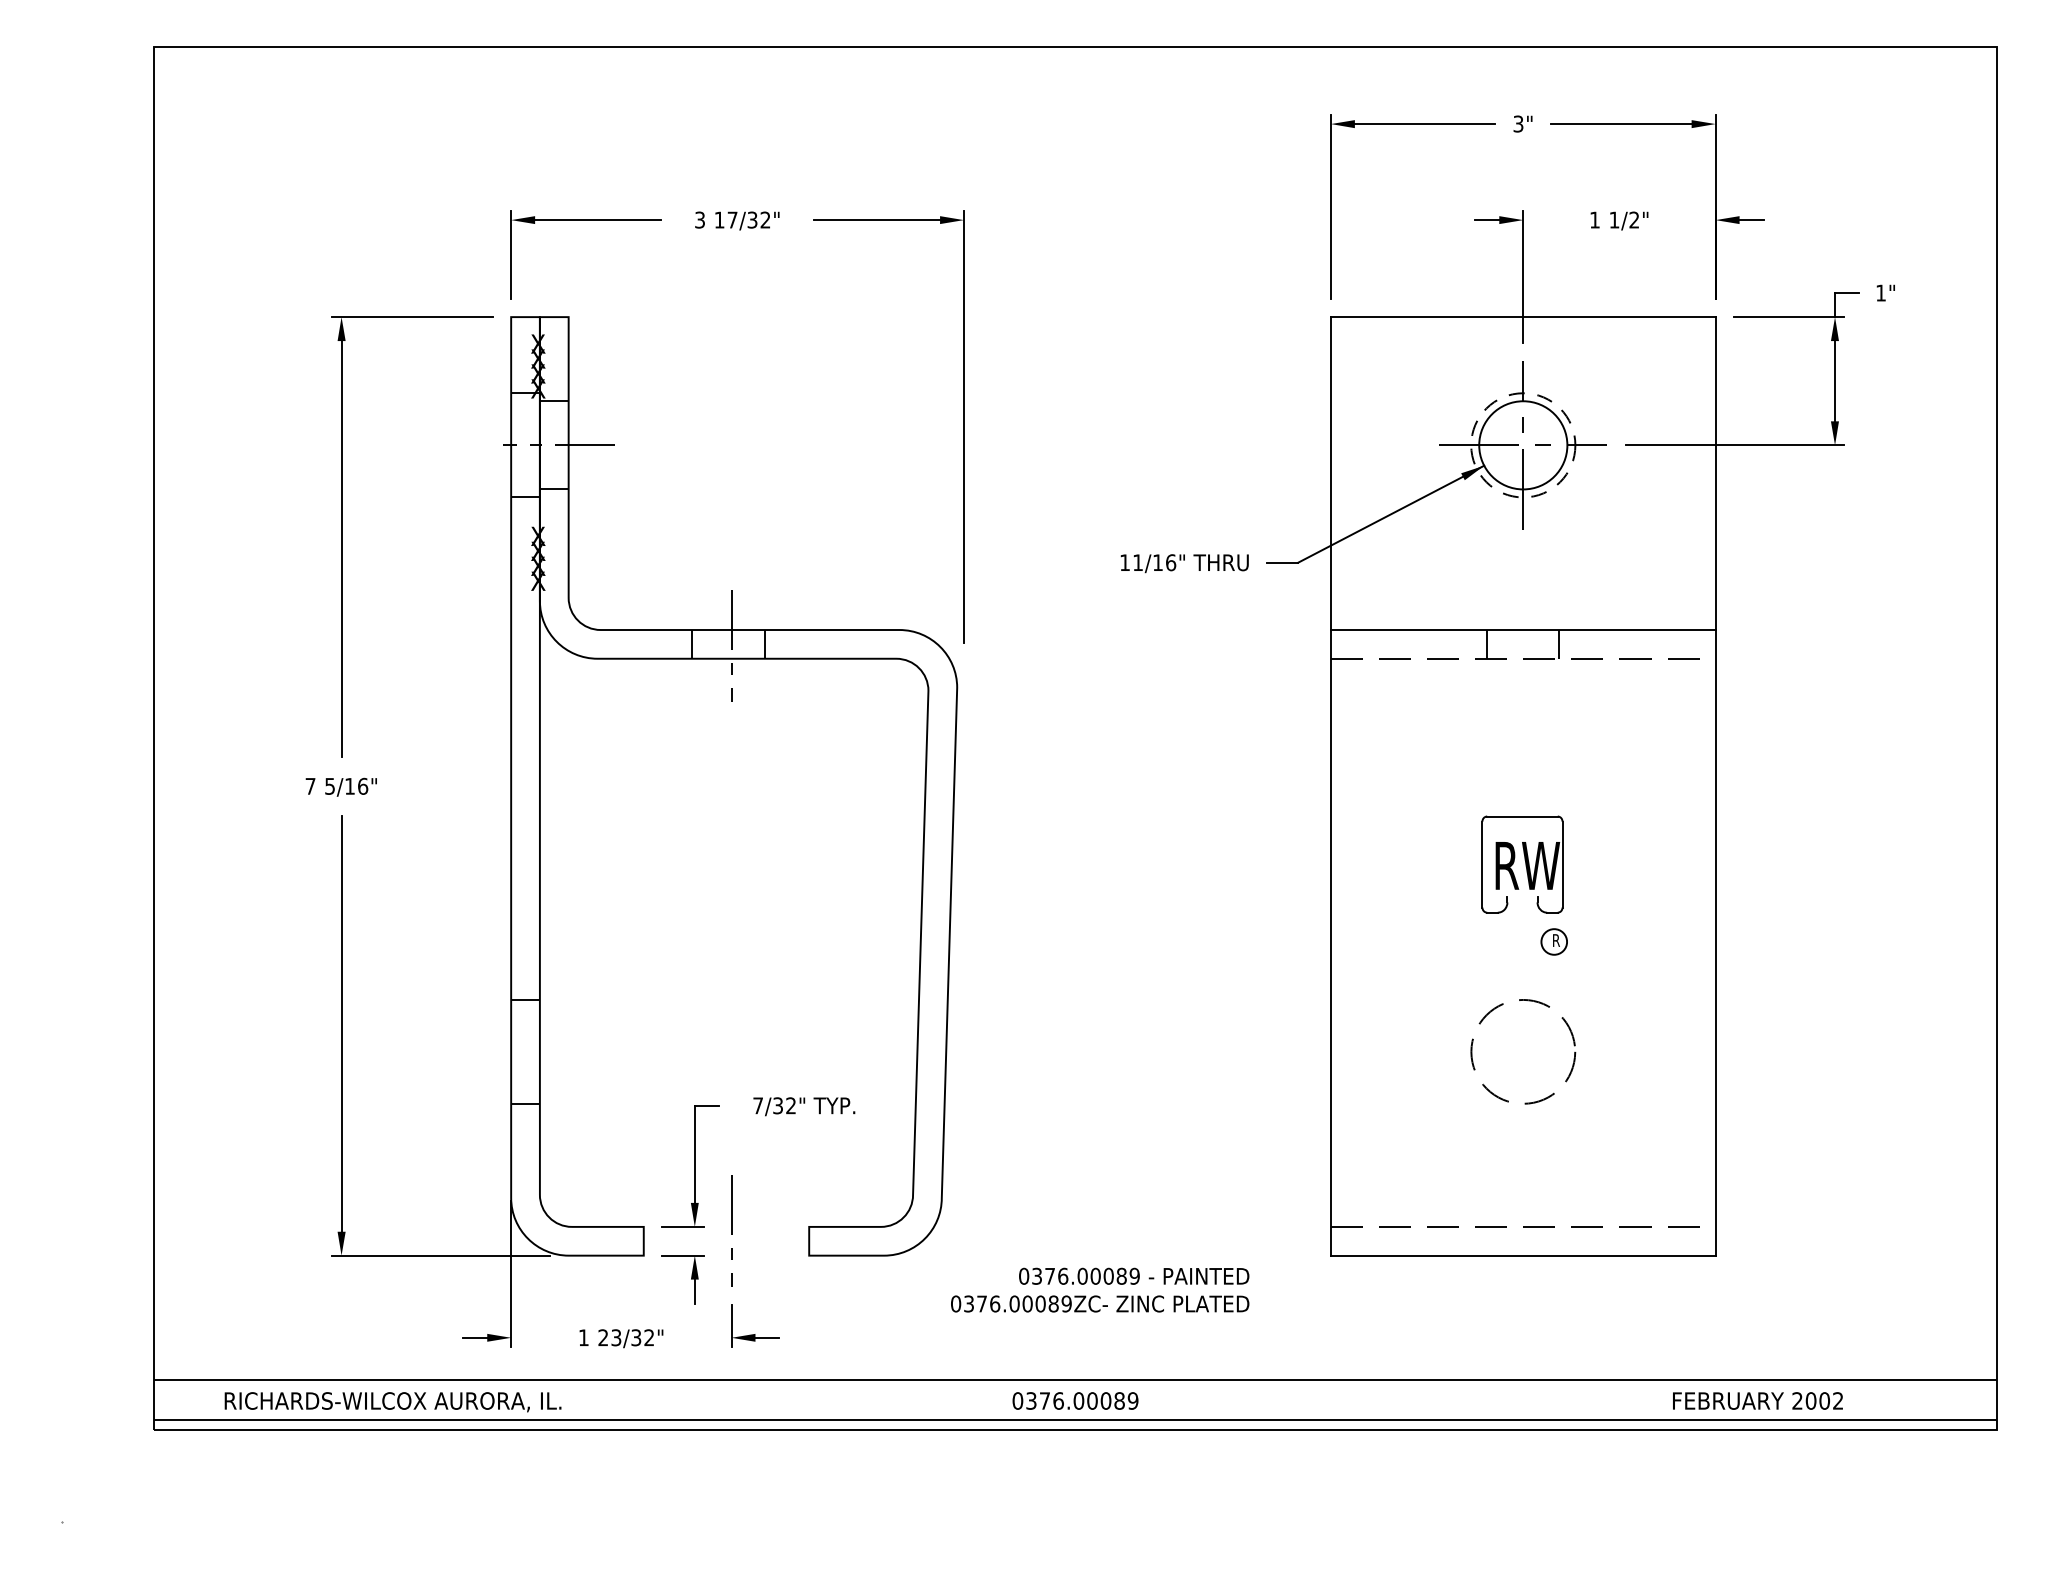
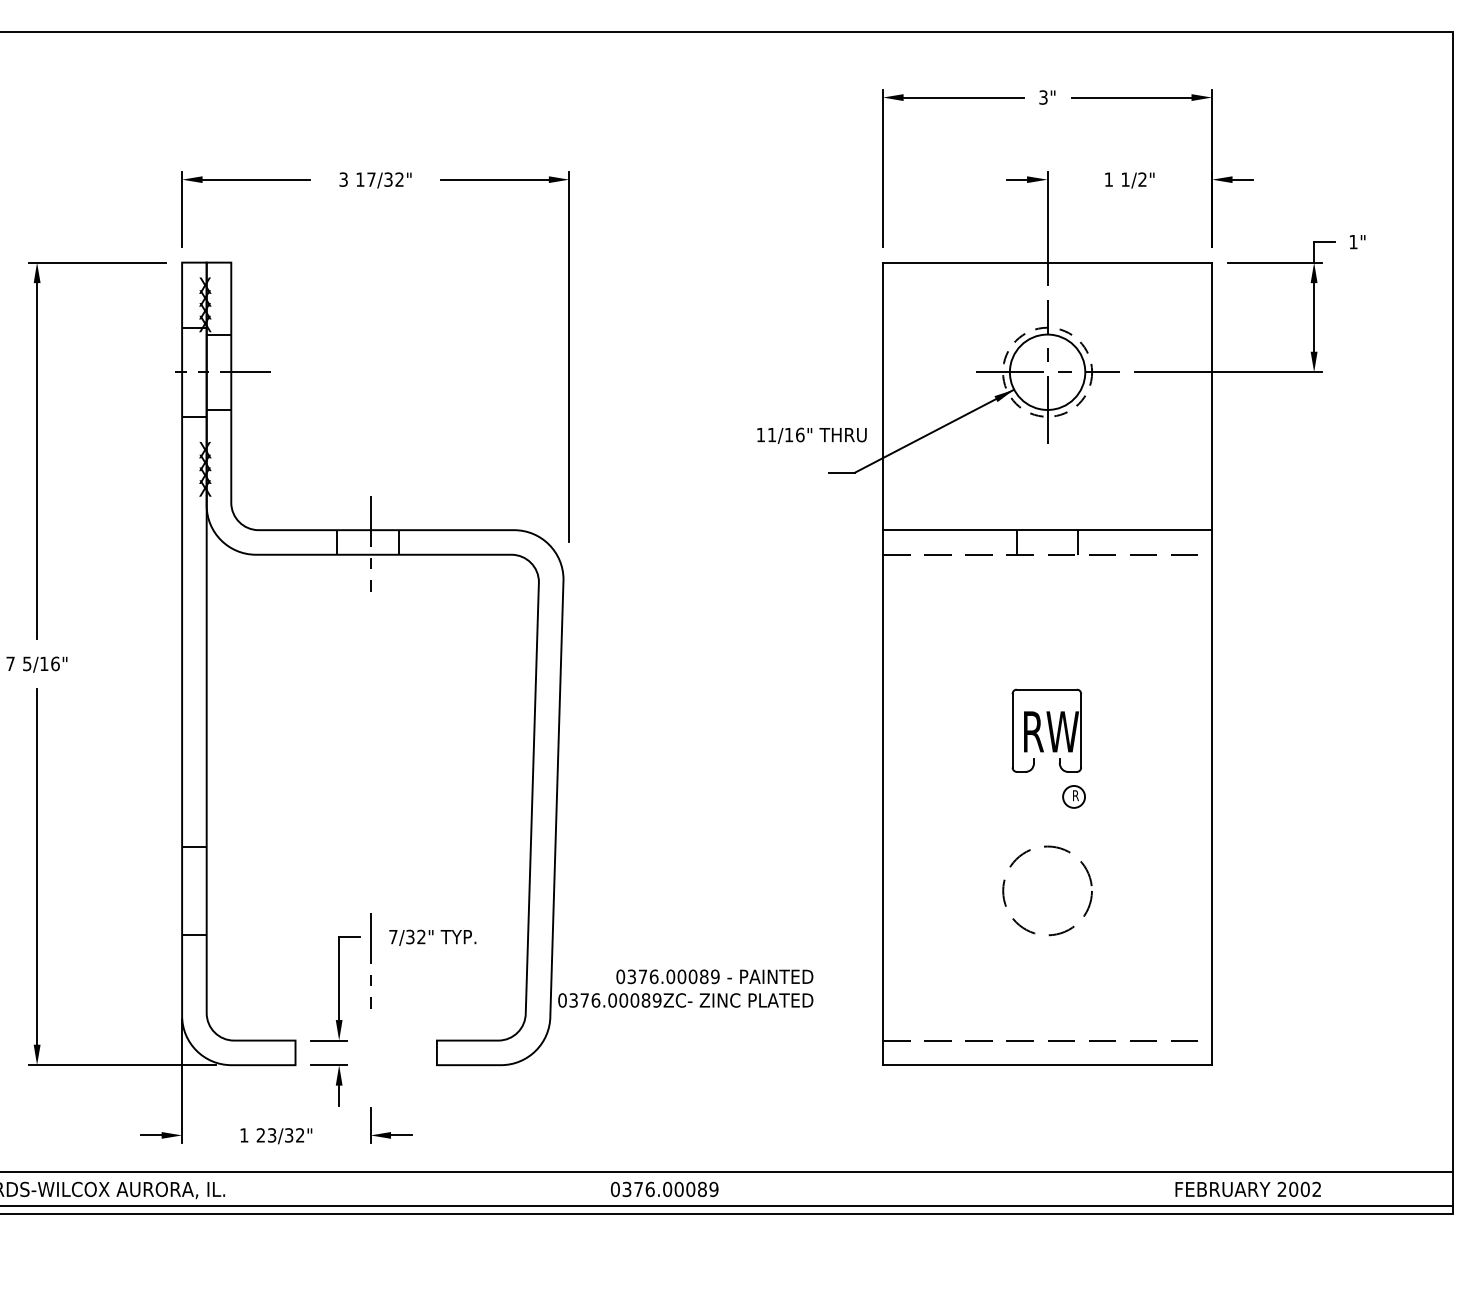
text: (1184, 563) -> (811, 435), moved
line: (731, 1230) -> (370, 960), moved
text: (1100, 1289) -> (686, 988), moved

